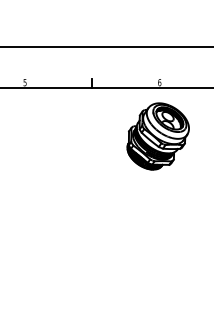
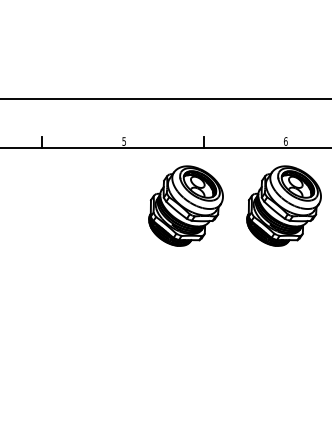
part: (76, 135) -> (185, 205), added

